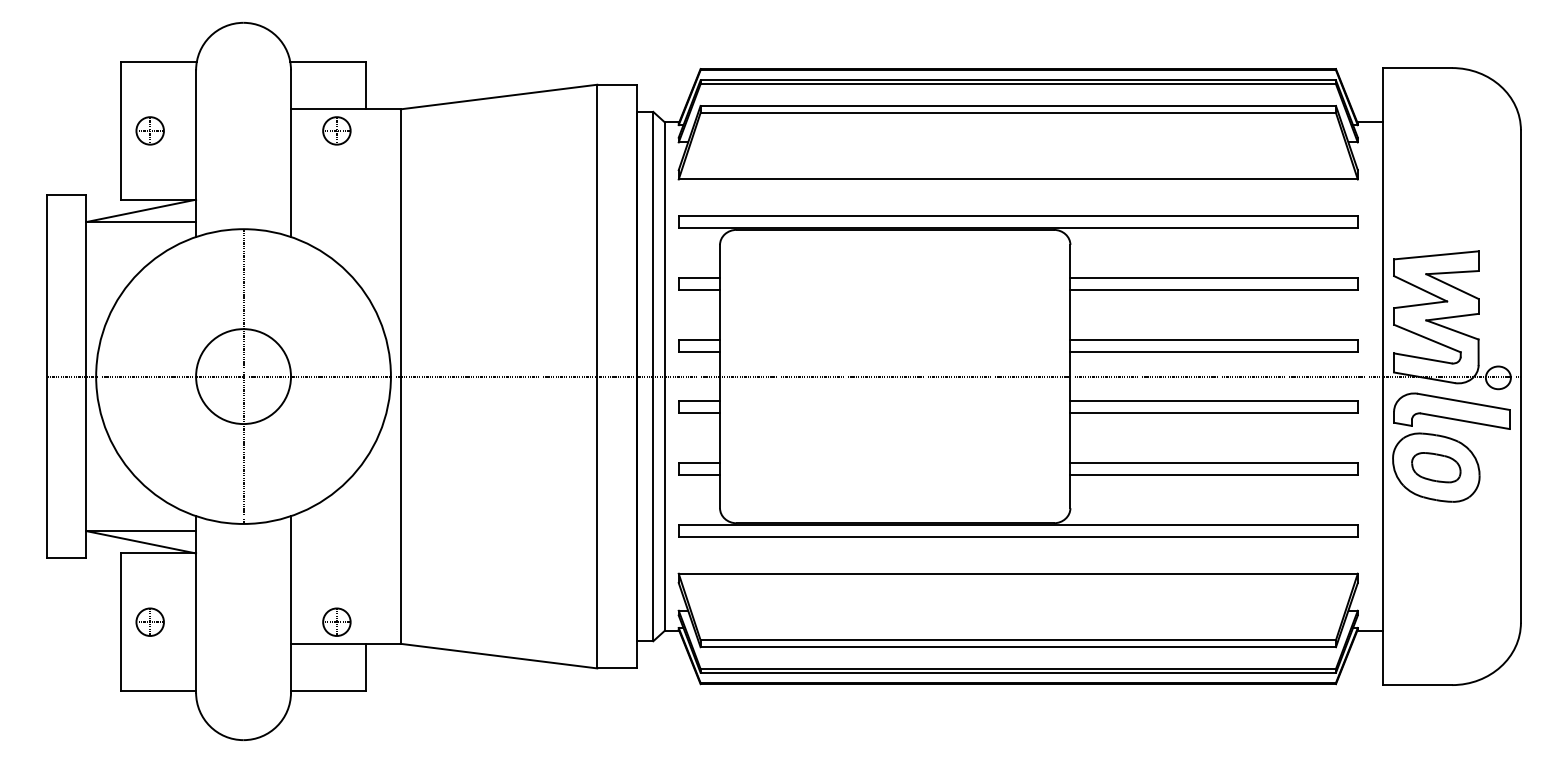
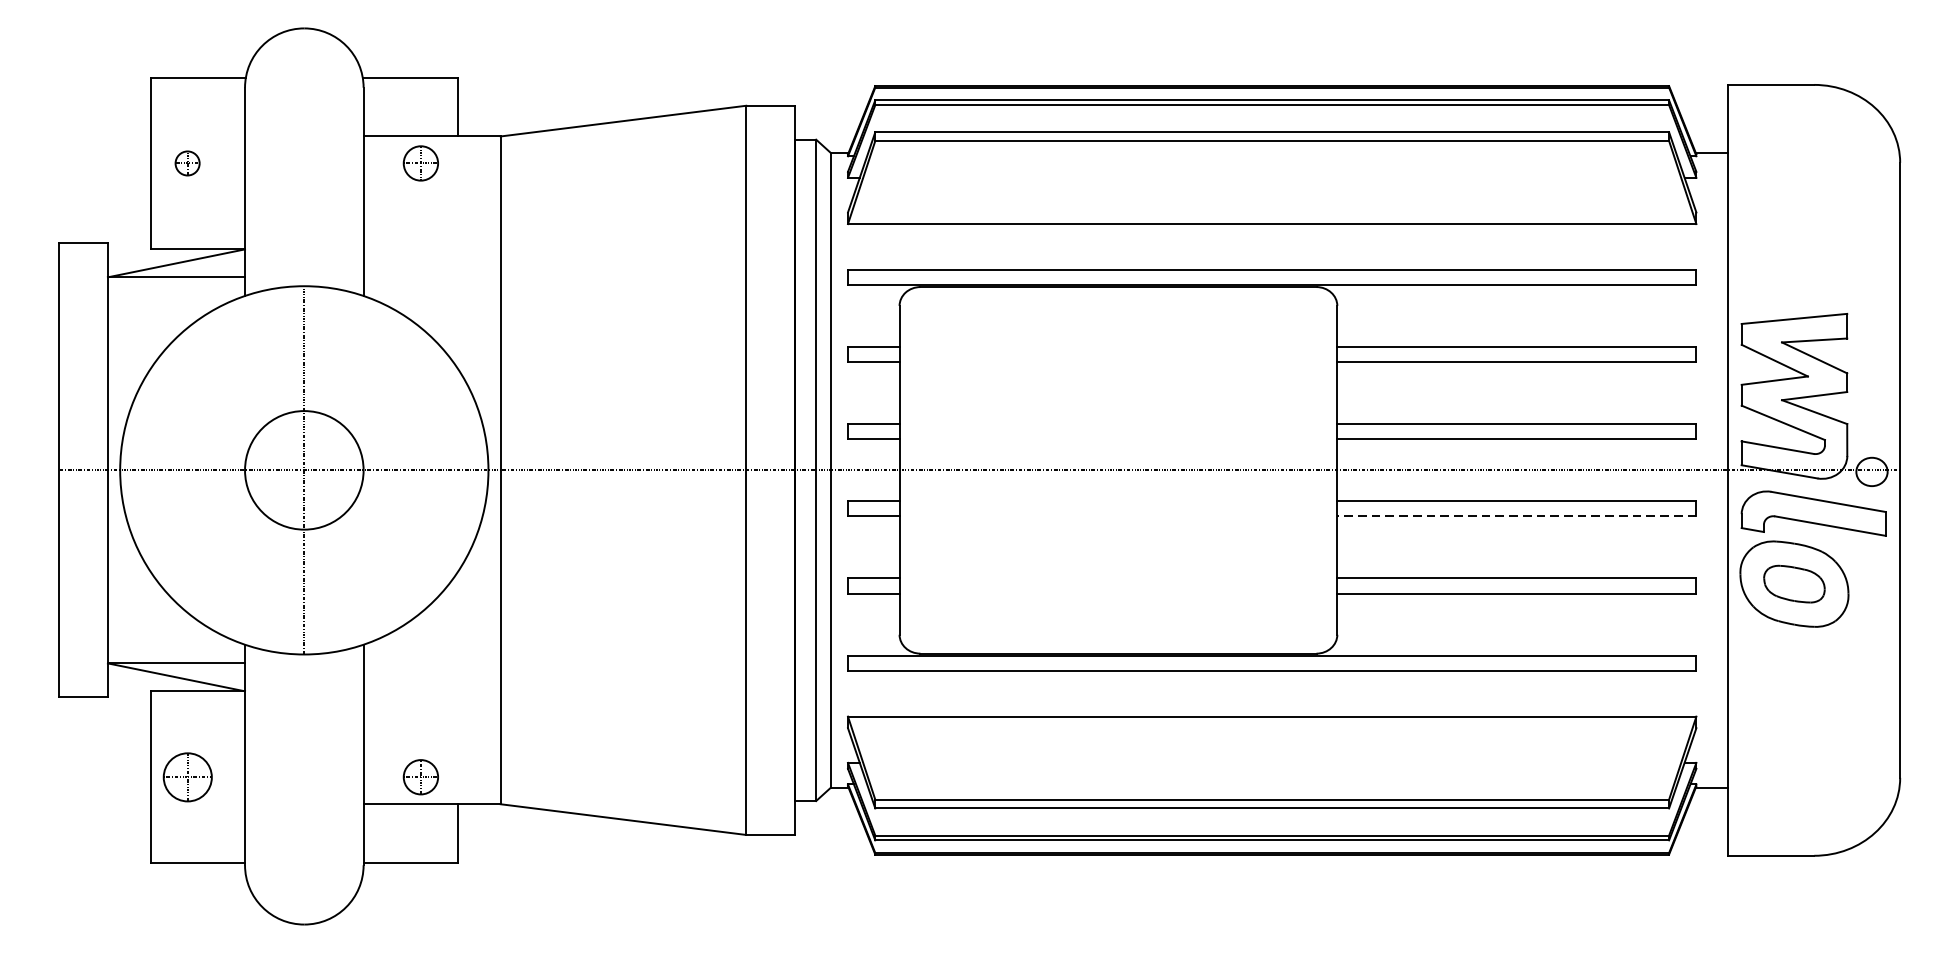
part: (149, 130) -> (186, 162), size x0.7
line: (1214, 413) -> (1517, 516), solid -> dashed
part: (149, 621) -> (186, 776), size x1.4

